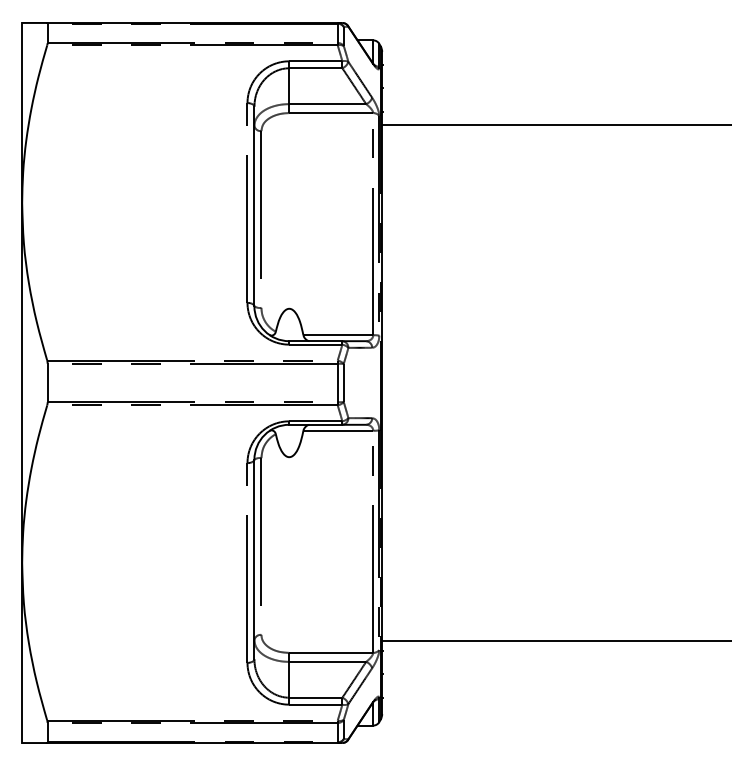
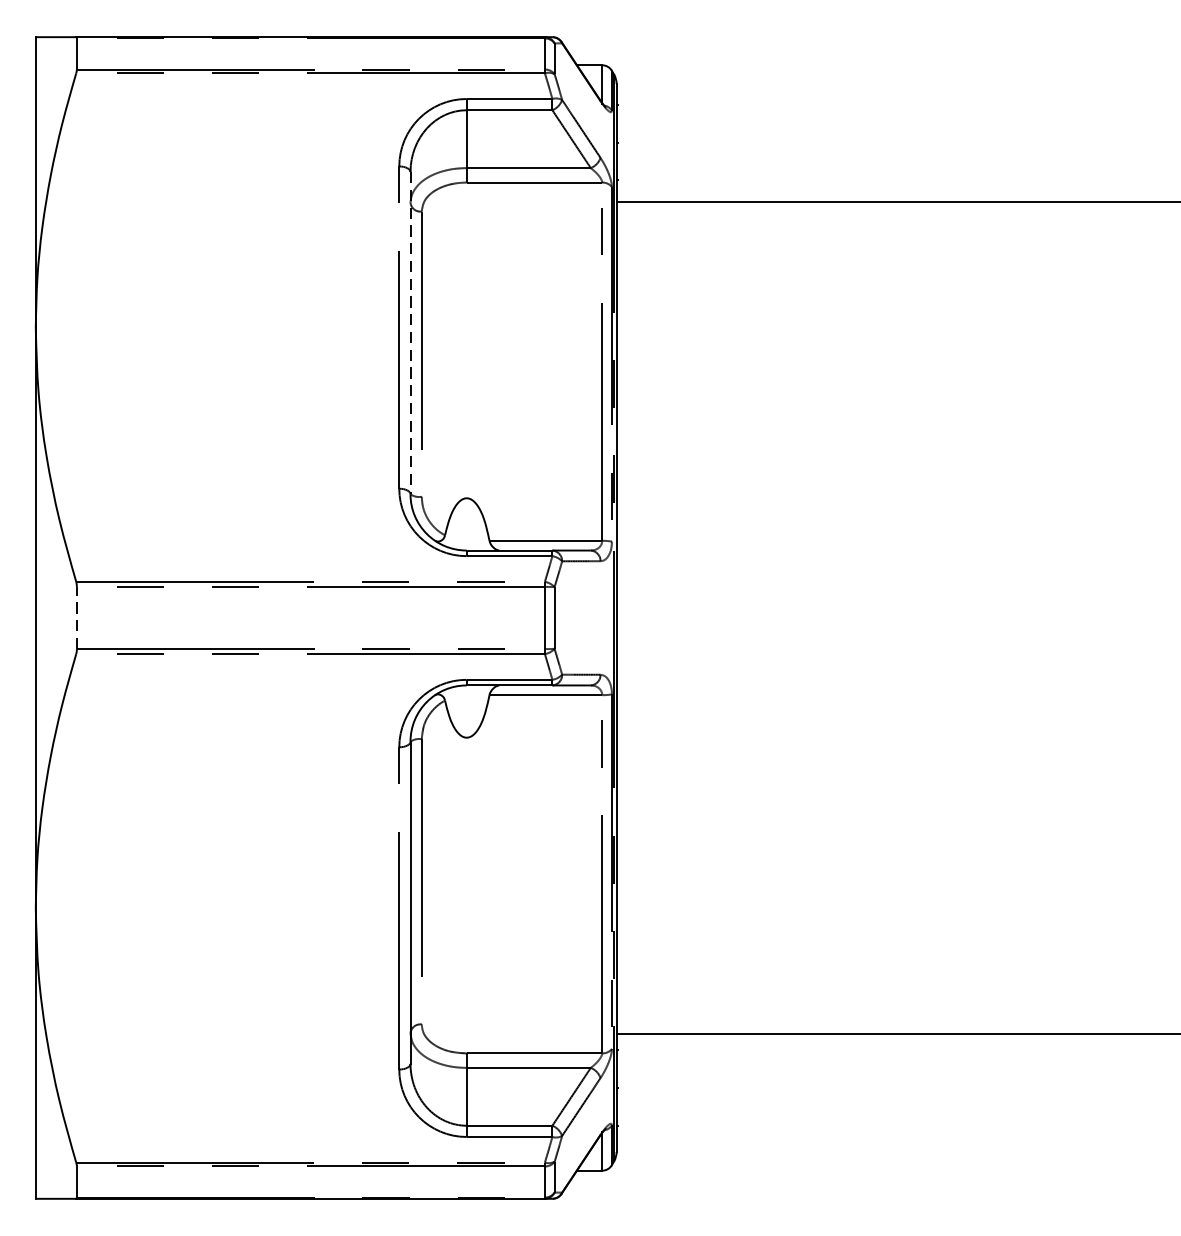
line: (254, 206) -> (410, 333), solid -> dashed
line: (47, 382) -> (76, 617), solid -> dashed

